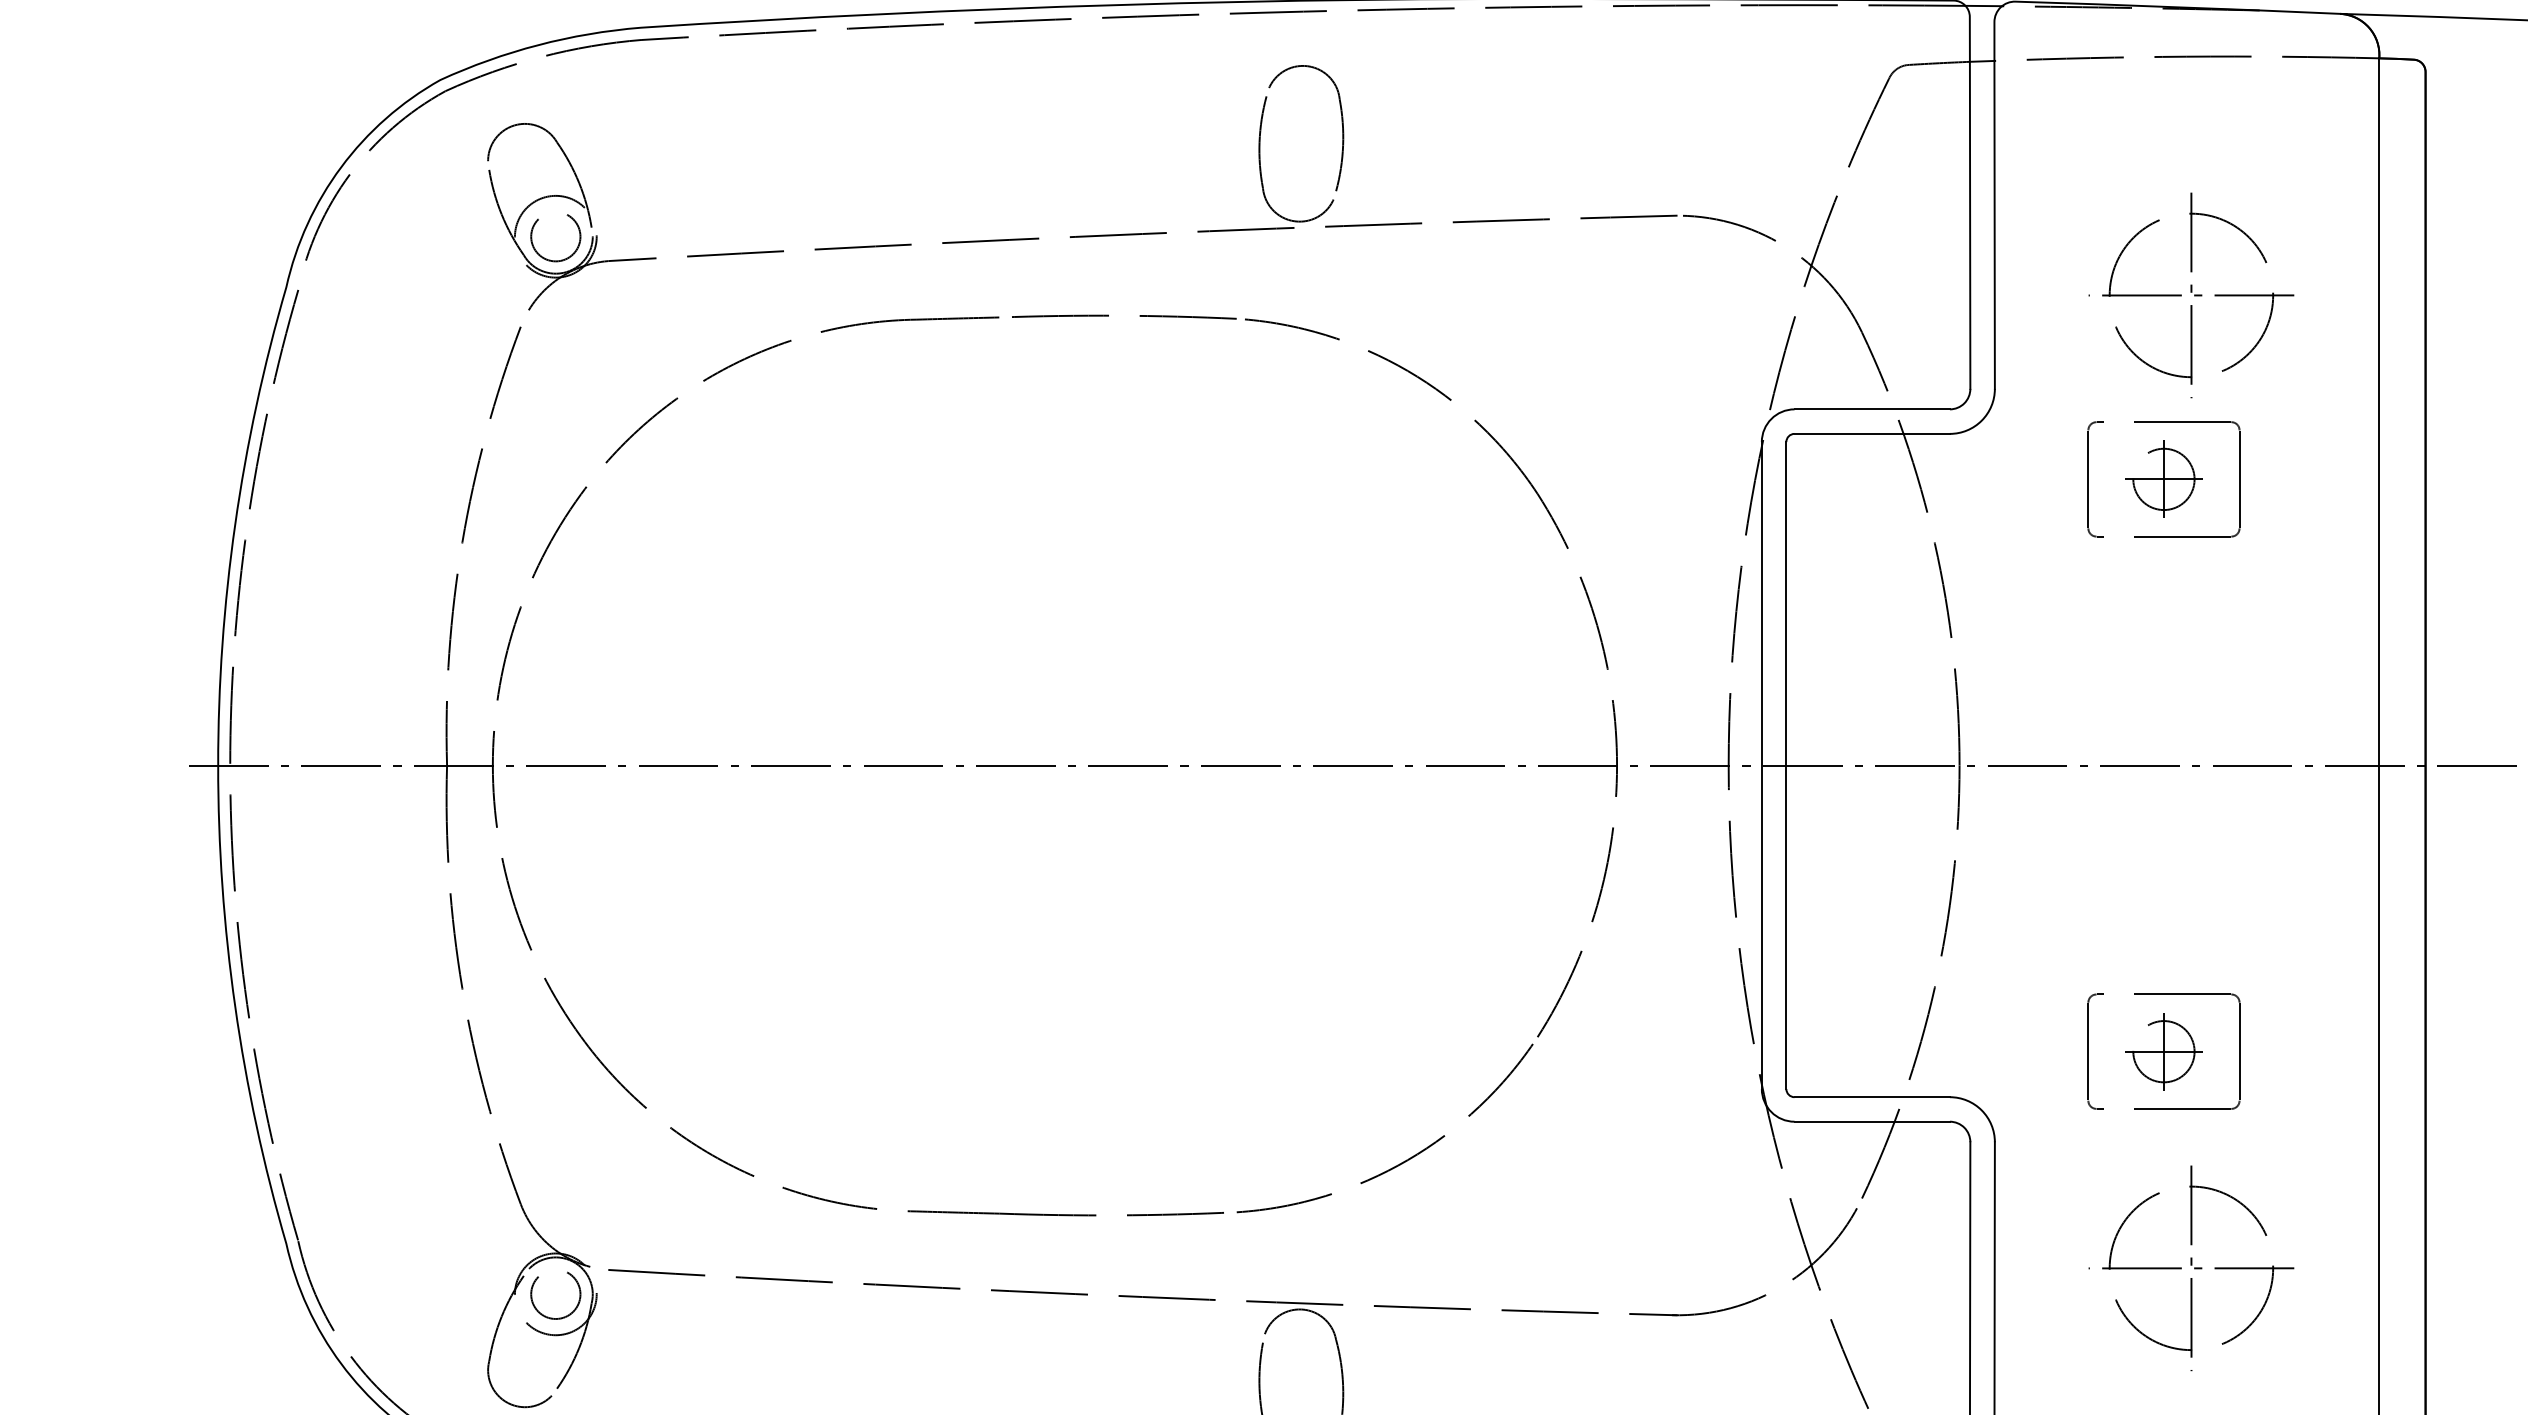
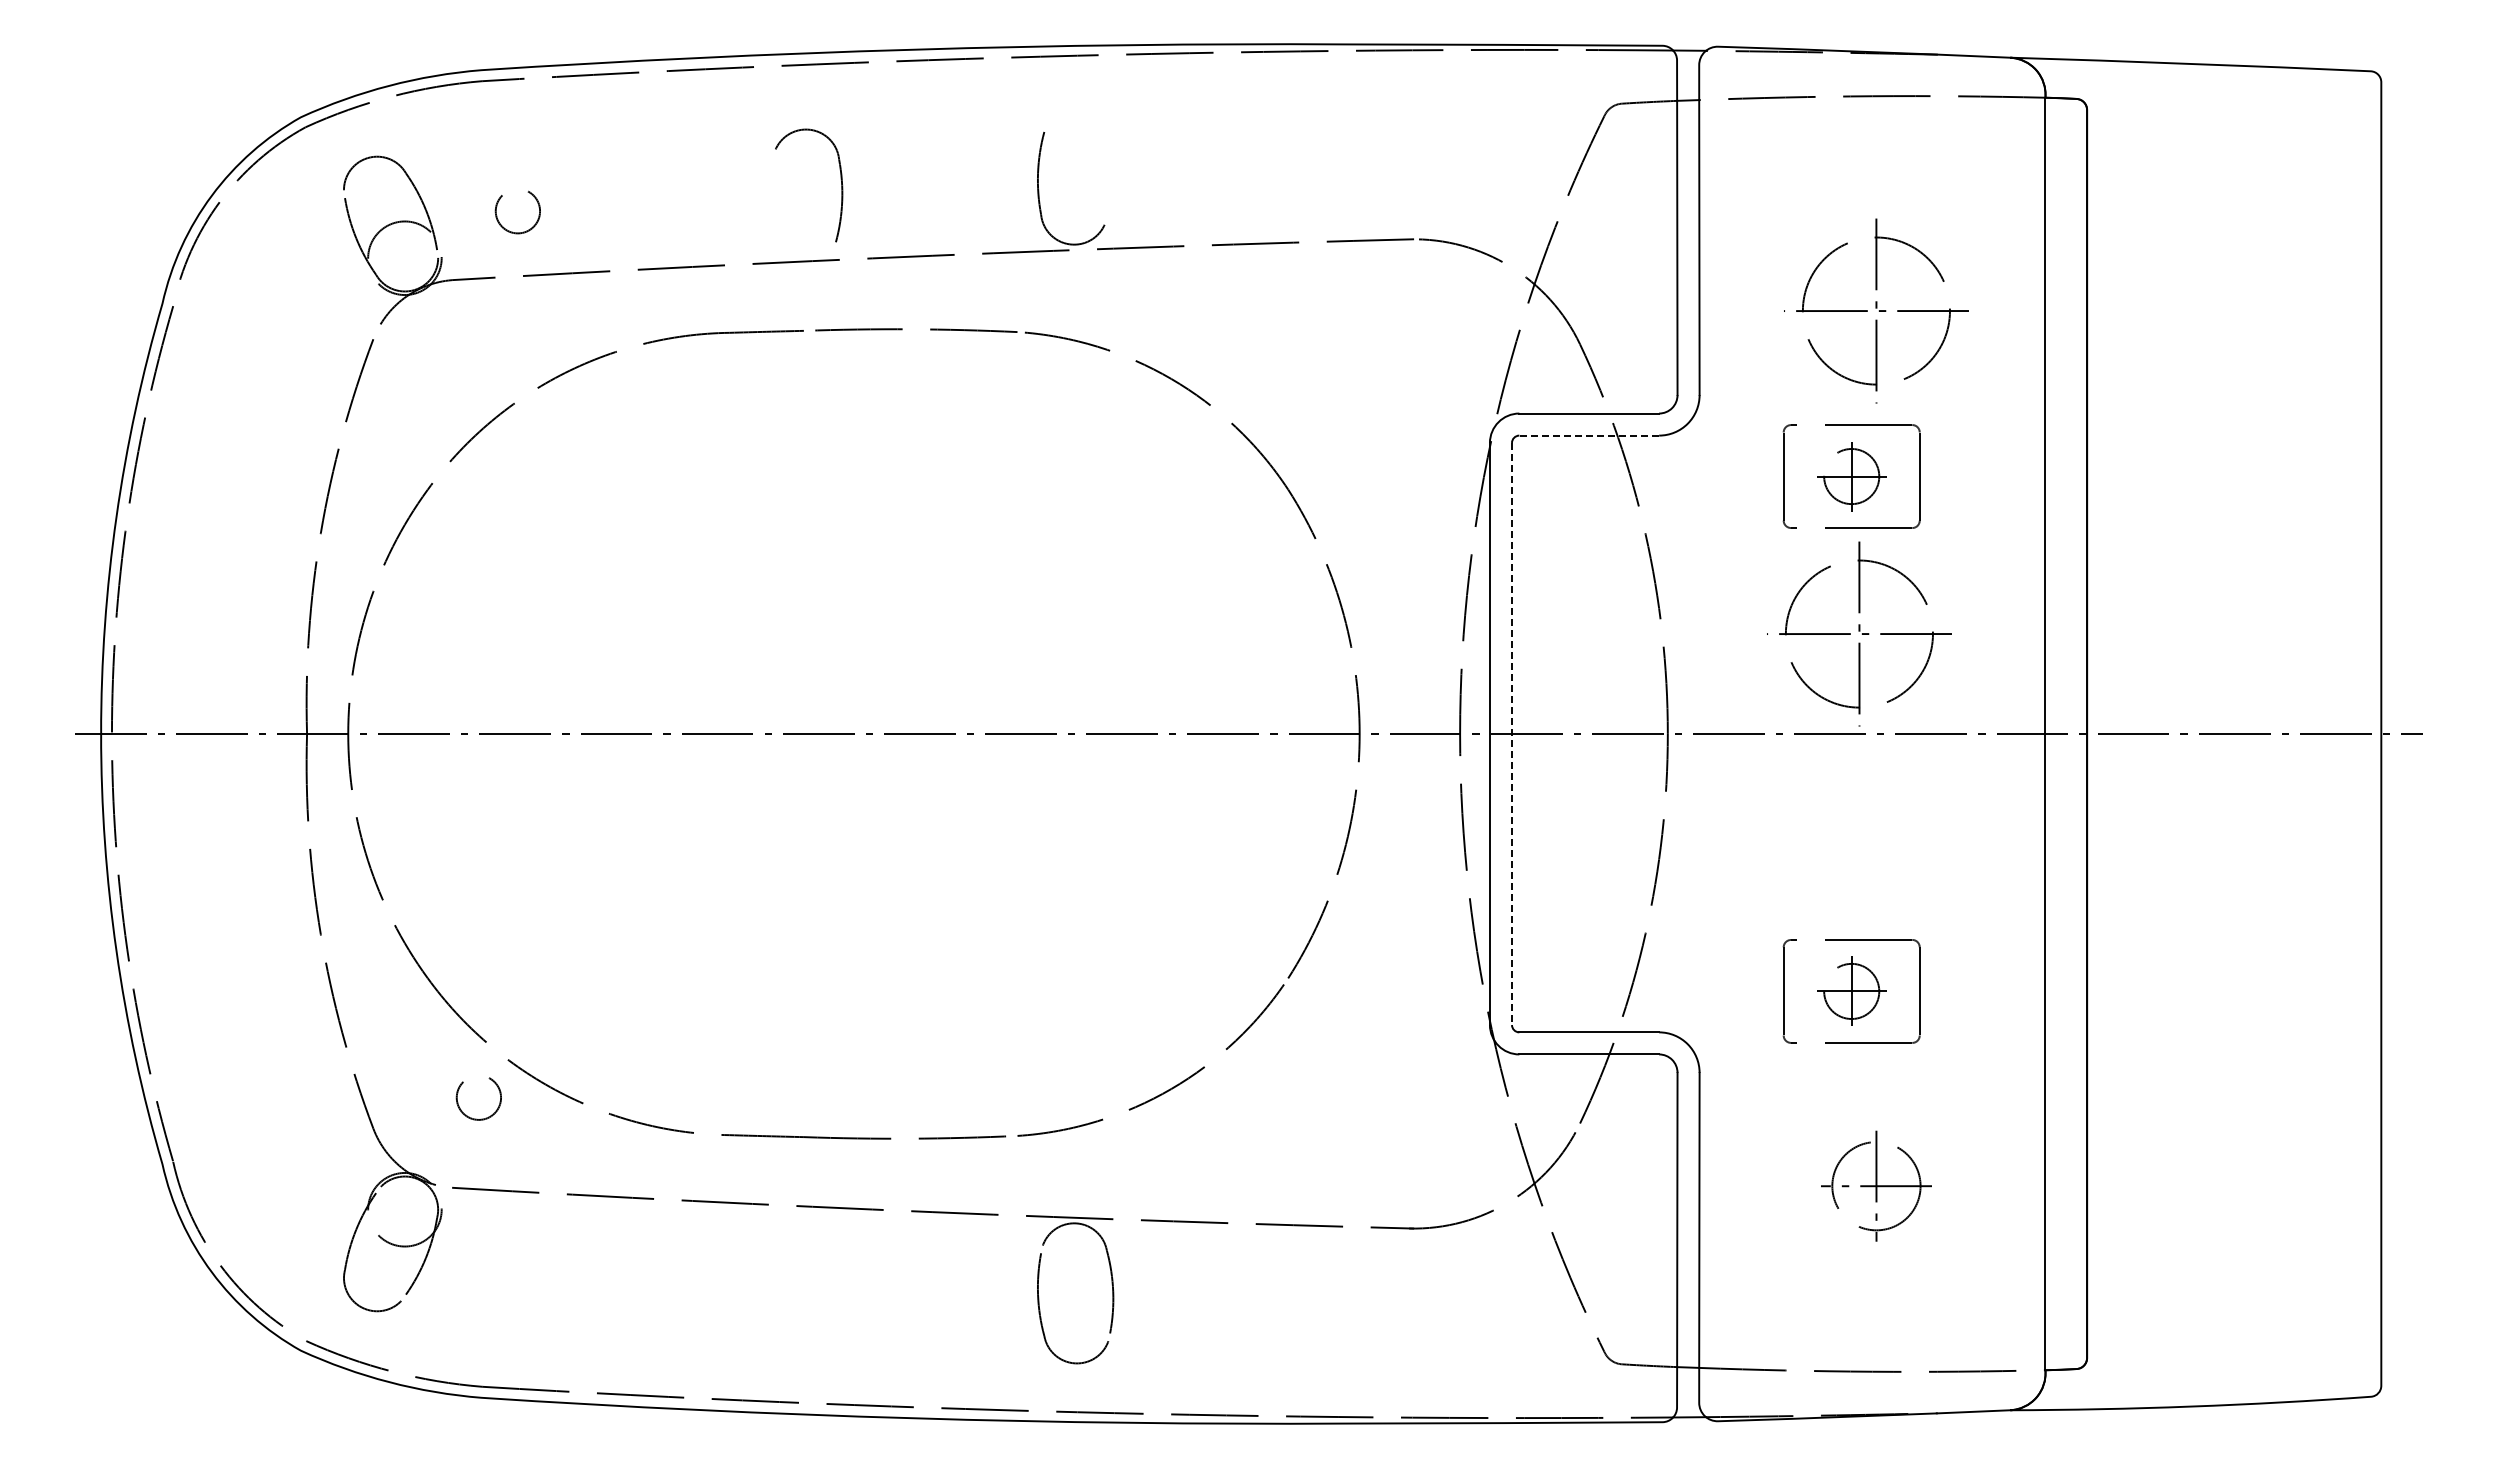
part: (1341, 121) -> (840, 179), moved
circle: (555, 238) -> (517, 212), moved
line: (1872, 433) -> (1589, 435), solid -> dashed
part: (2172, 653) -> (1859, 633), added
line: (1786, 766) -> (1512, 734), solid -> dashed
part: (2191, 1267) -> (1876, 1185), size x0.6
circle: (555, 1295) -> (478, 1098), moved

